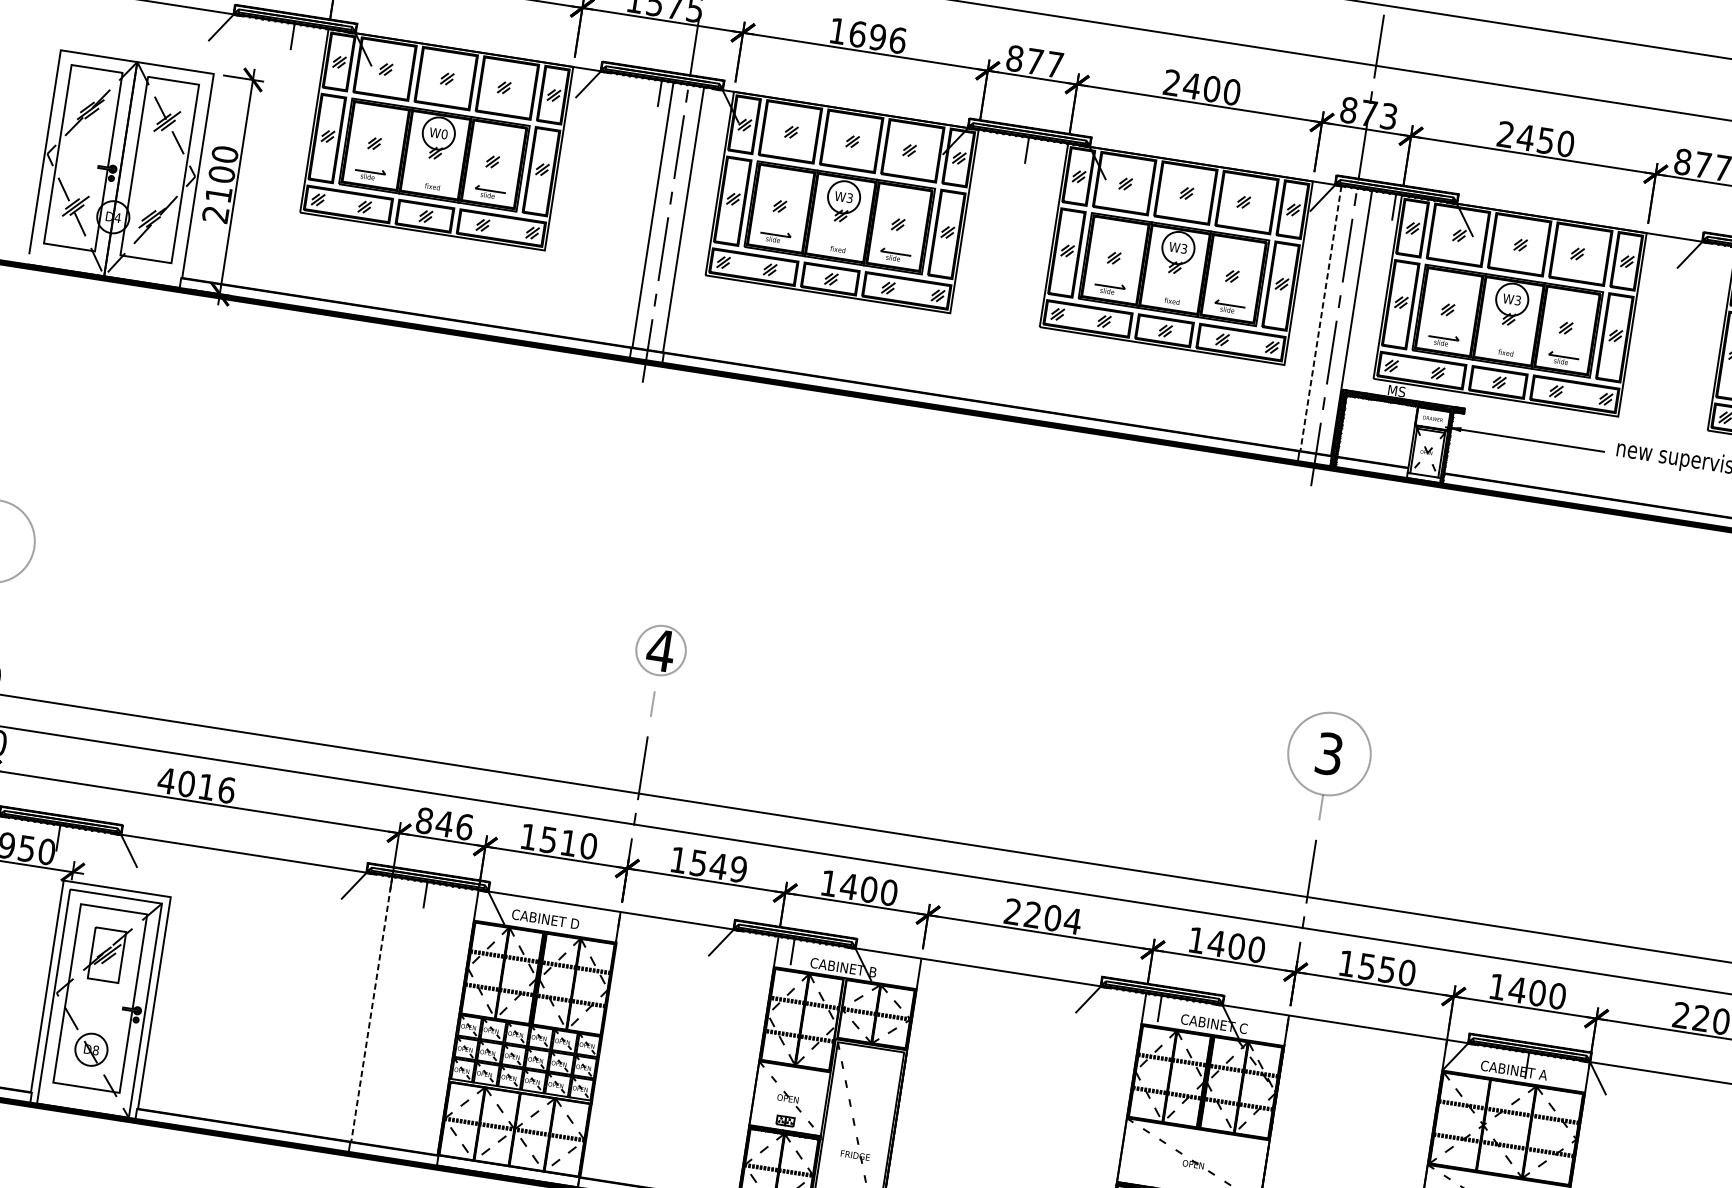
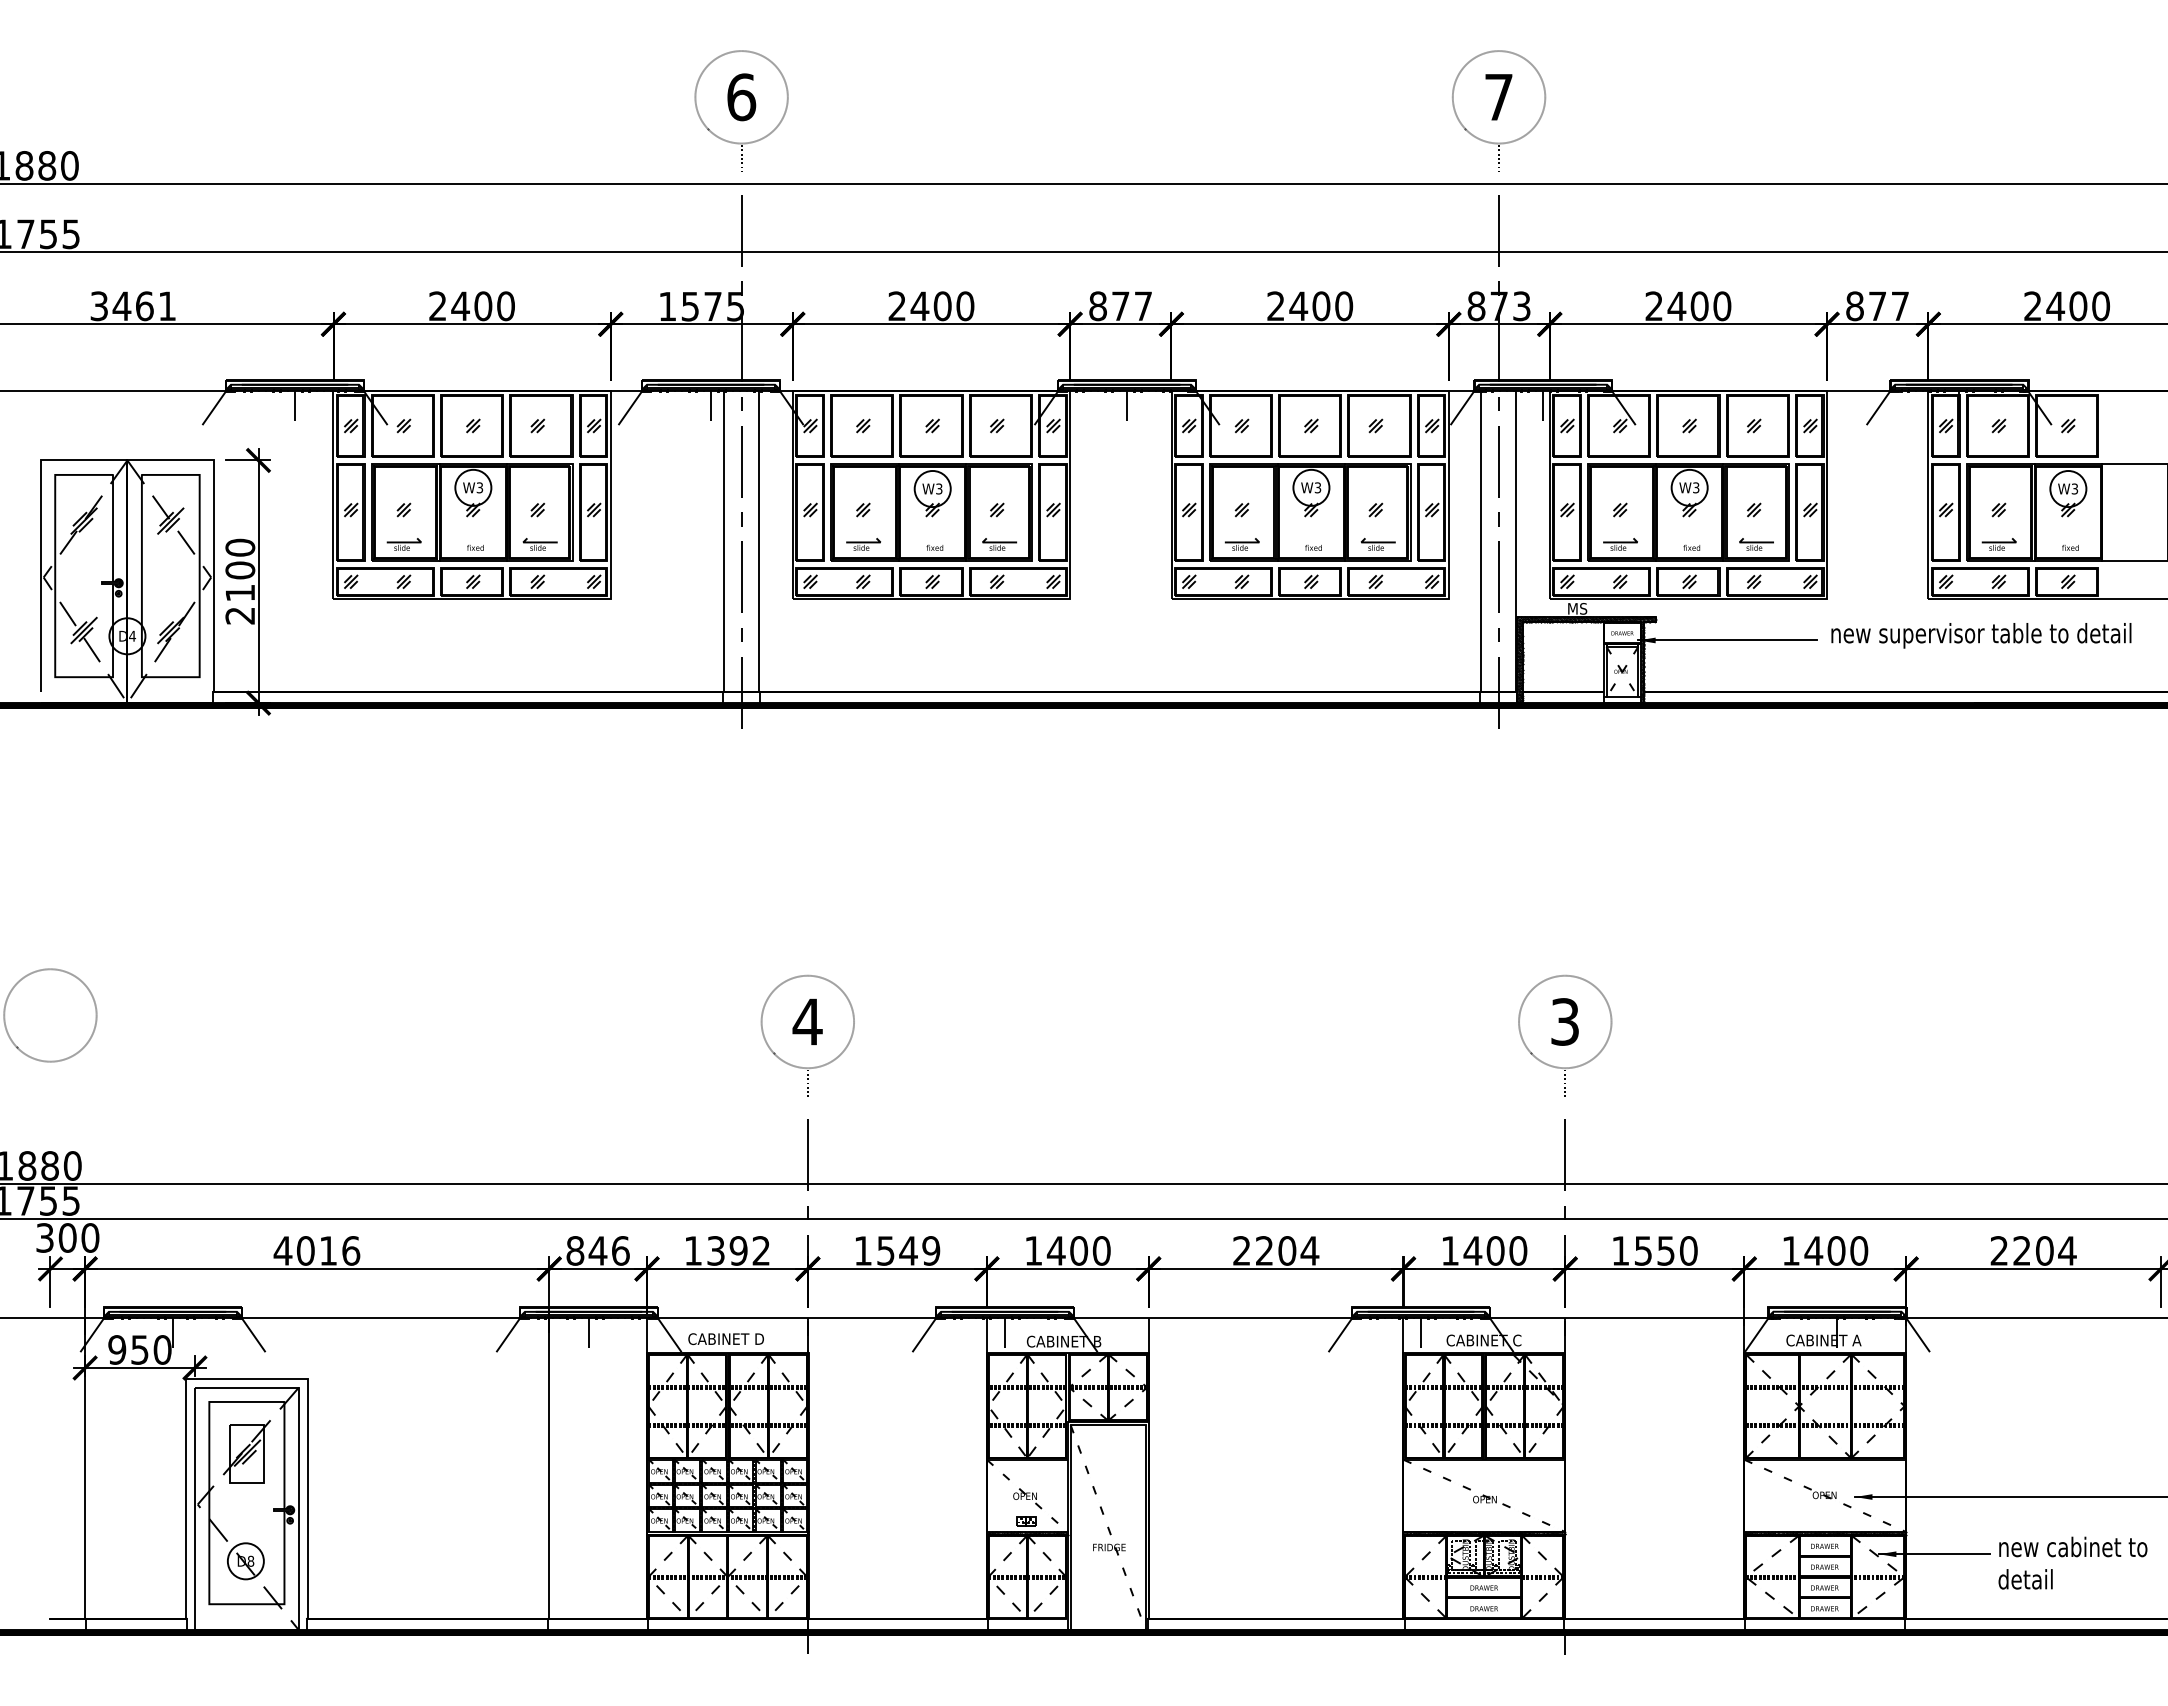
text: (867, 36) -> (931, 306), 1696 -> 2400
text: (444, 134) -> (479, 487), W0 -> W3
text: (1545, 140) -> (1699, 306), 2450 -> 2400
line: (1321, 318) -> (1481, 541), dashed -> solid
circle: (660, 650) -> (807, 1021), size x1.67
text: (569, 842) -> (739, 1250), 1510 -> 1392
line: (372, 1009) -> (549, 1468), dashed -> solid

